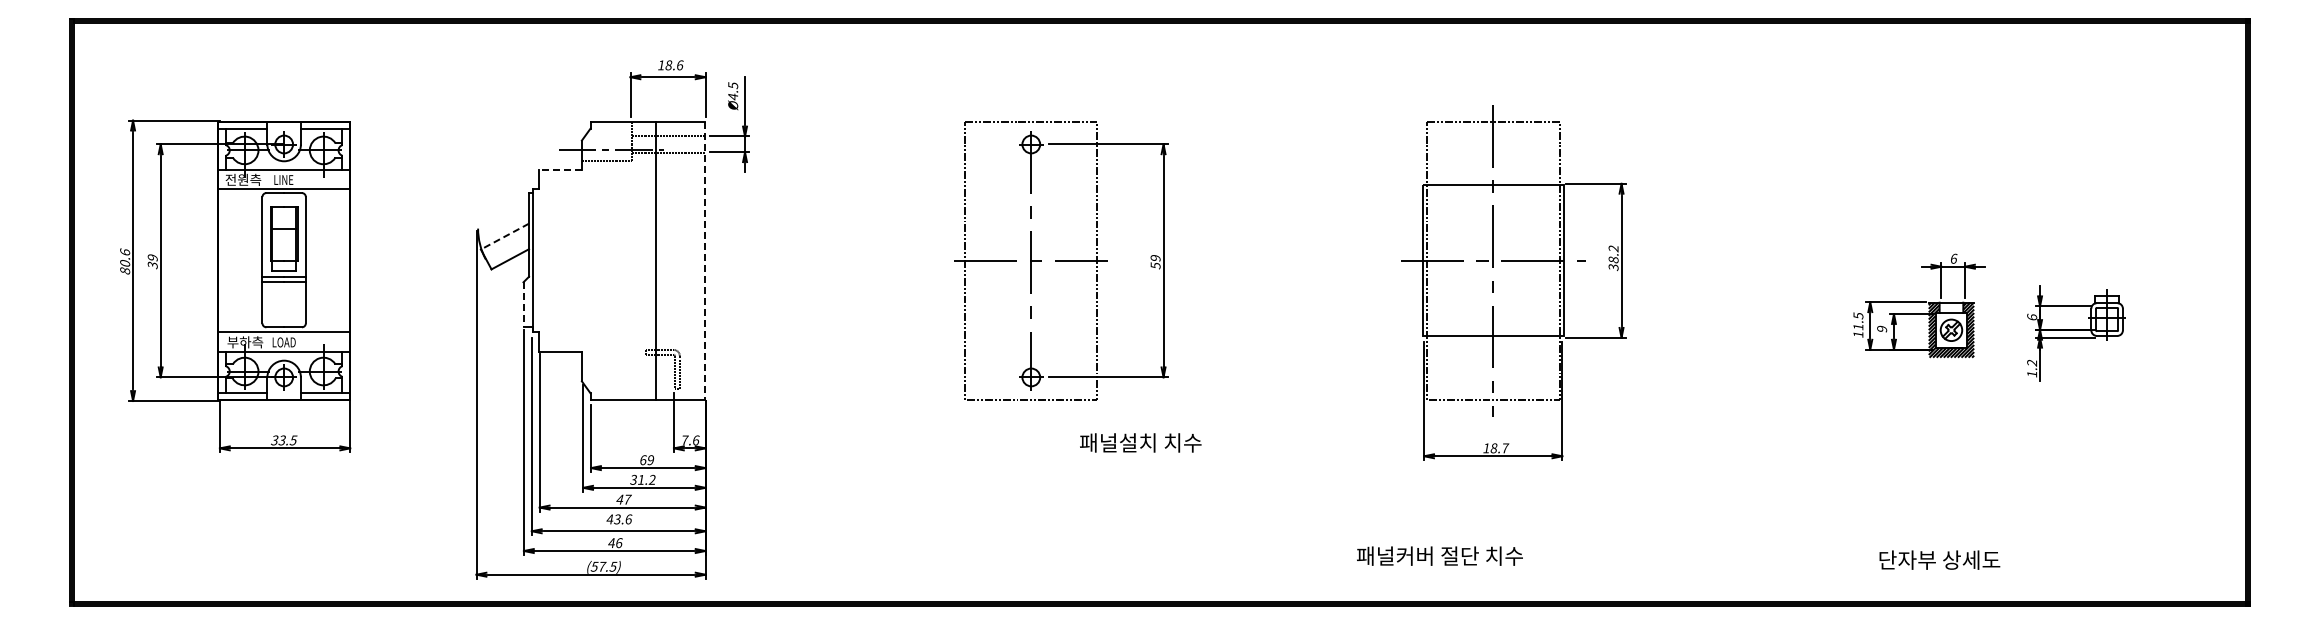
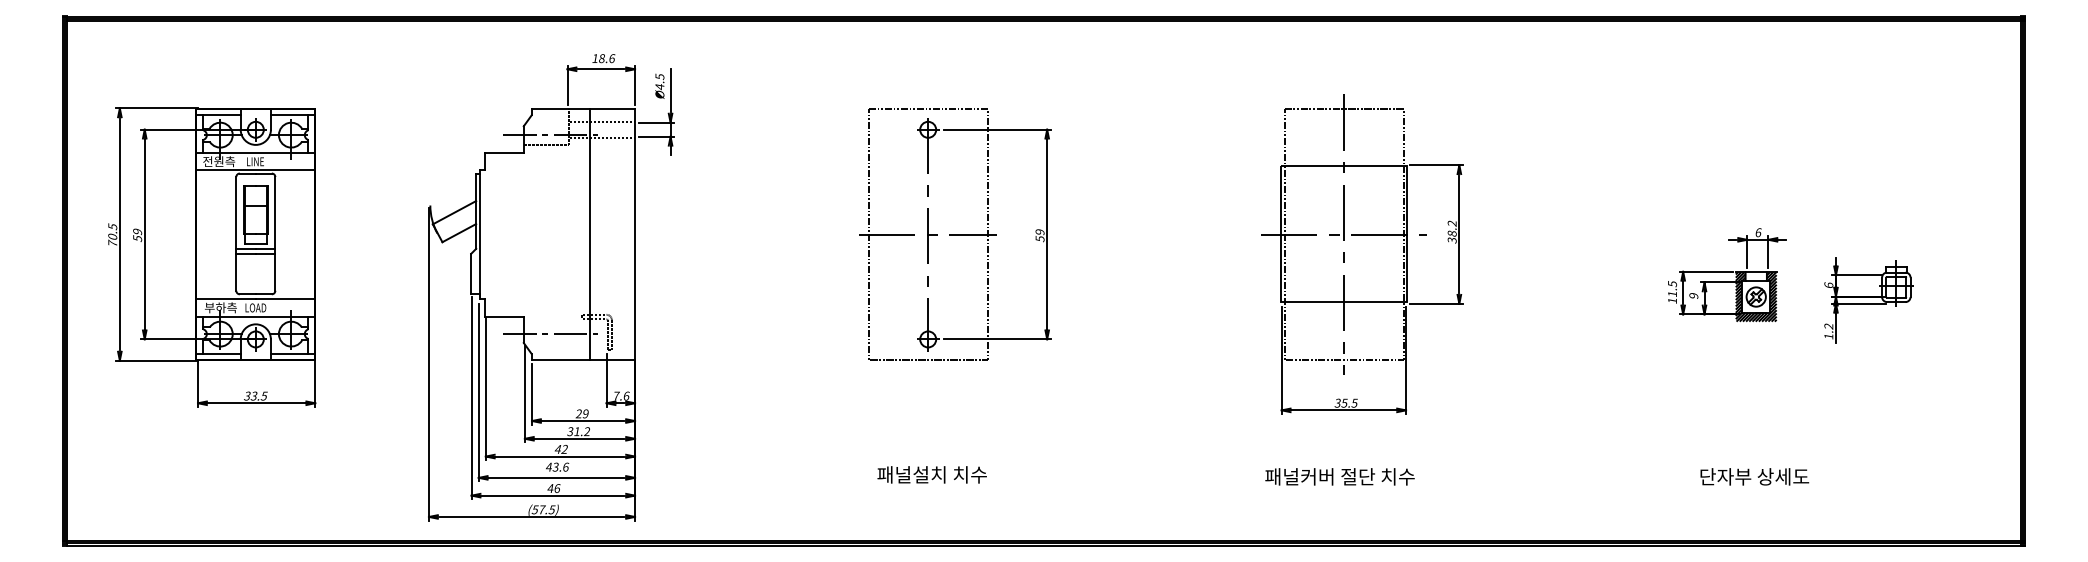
line: (560, 169) -> (504, 152), dashed -> solid
line: (504, 236) -> (454, 212), dashed -> solid
text: (125, 261) -> (113, 235), 80.6 -> 70.5
line: (705, 261) -> (634, 235), dashed -> solid
text: (151, 264) -> (136, 237), 39 -> 59
line: (523, 304) -> (471, 273), dashed -> solid
line: (611, 371) -> (550, 334), added
text: (1140, 442) -> (931, 474), moved
text: (1496, 448) -> (1346, 403), 18.7 -> 35.5
text: (642, 460) -> (578, 414), 69 -> 29
text: (627, 499) -> (564, 449), 47 -> 42
text: (1439, 555) -> (1339, 476), moved
text: (1939, 559) -> (1754, 476), moved

